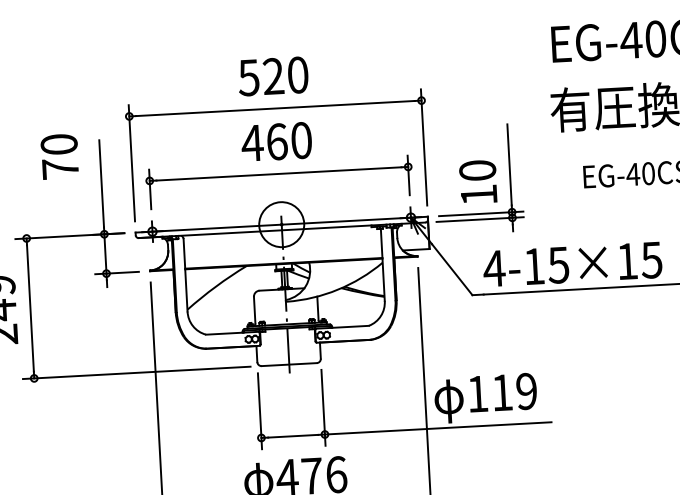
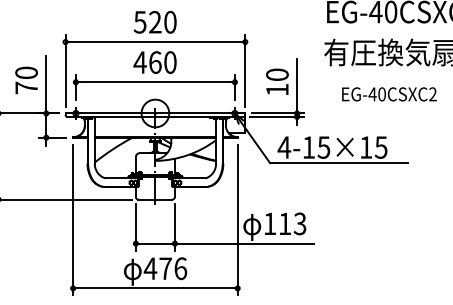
text: (59, 156) -> (26, 80), moved
text: (478, 181) -> (277, 81), moved
text: (525, 390) -> (299, 223), 119 -> 113

